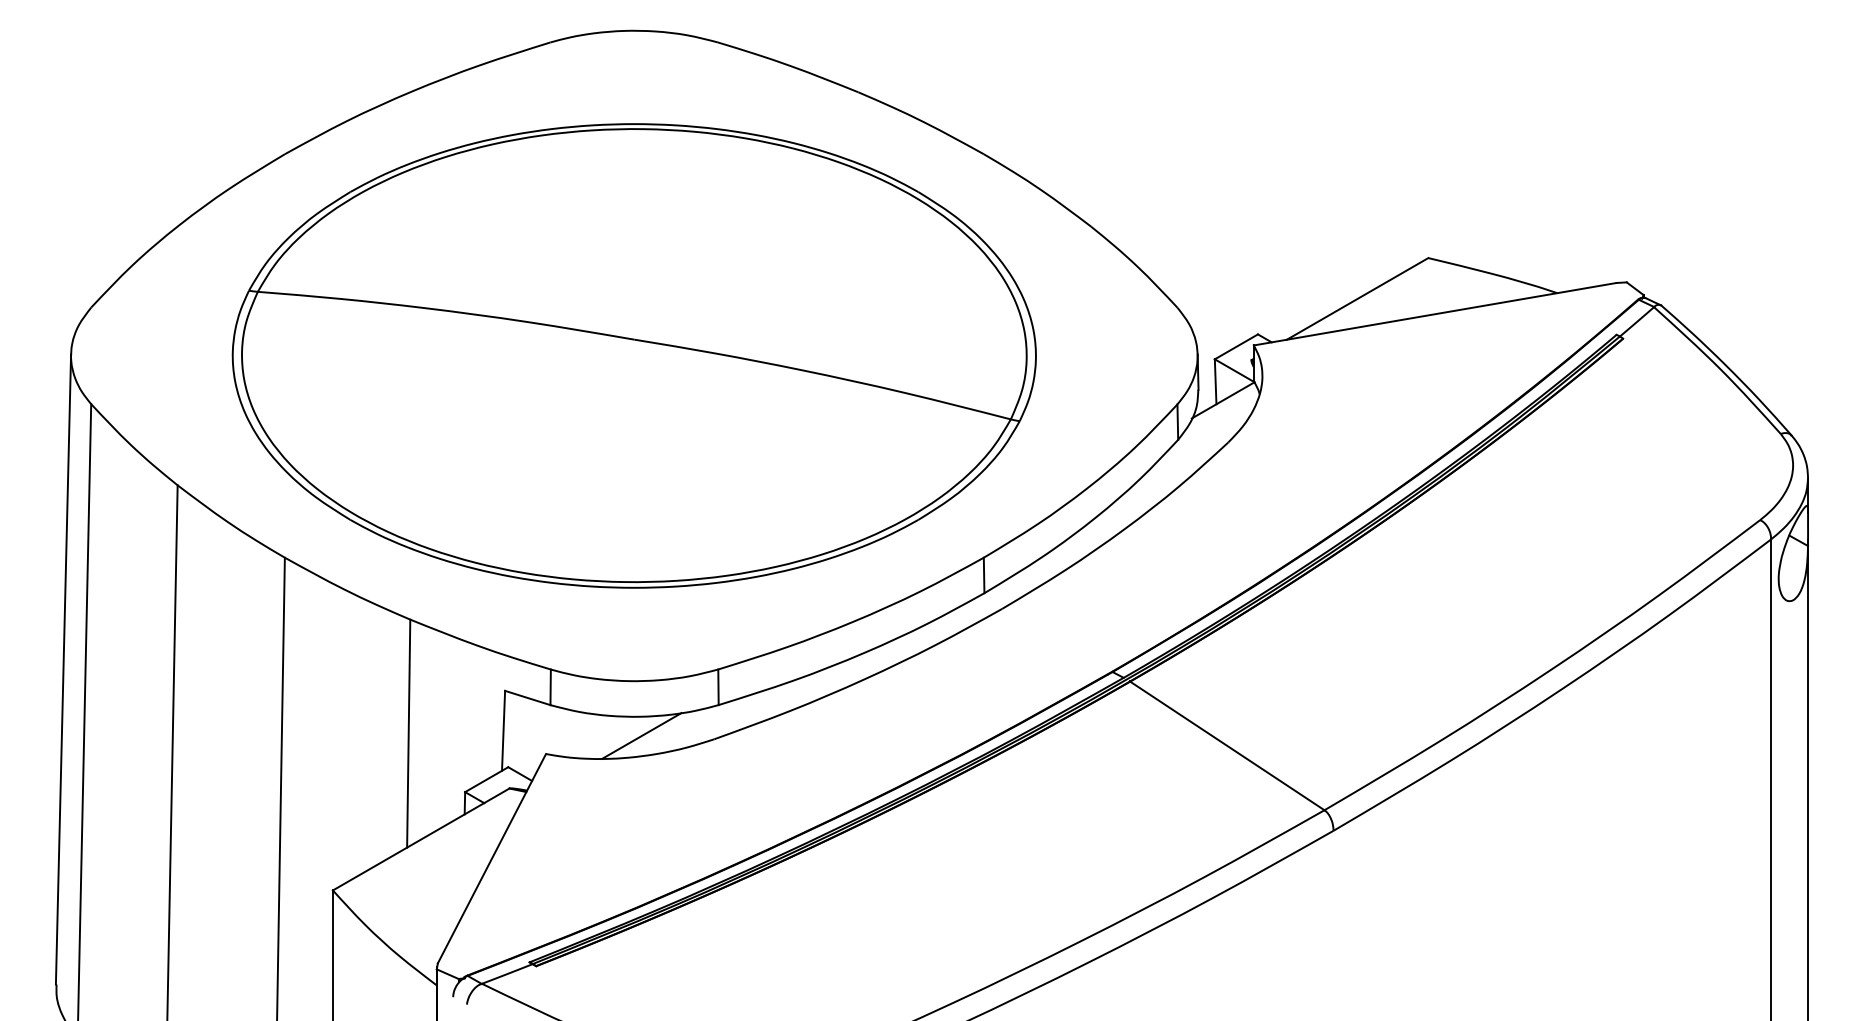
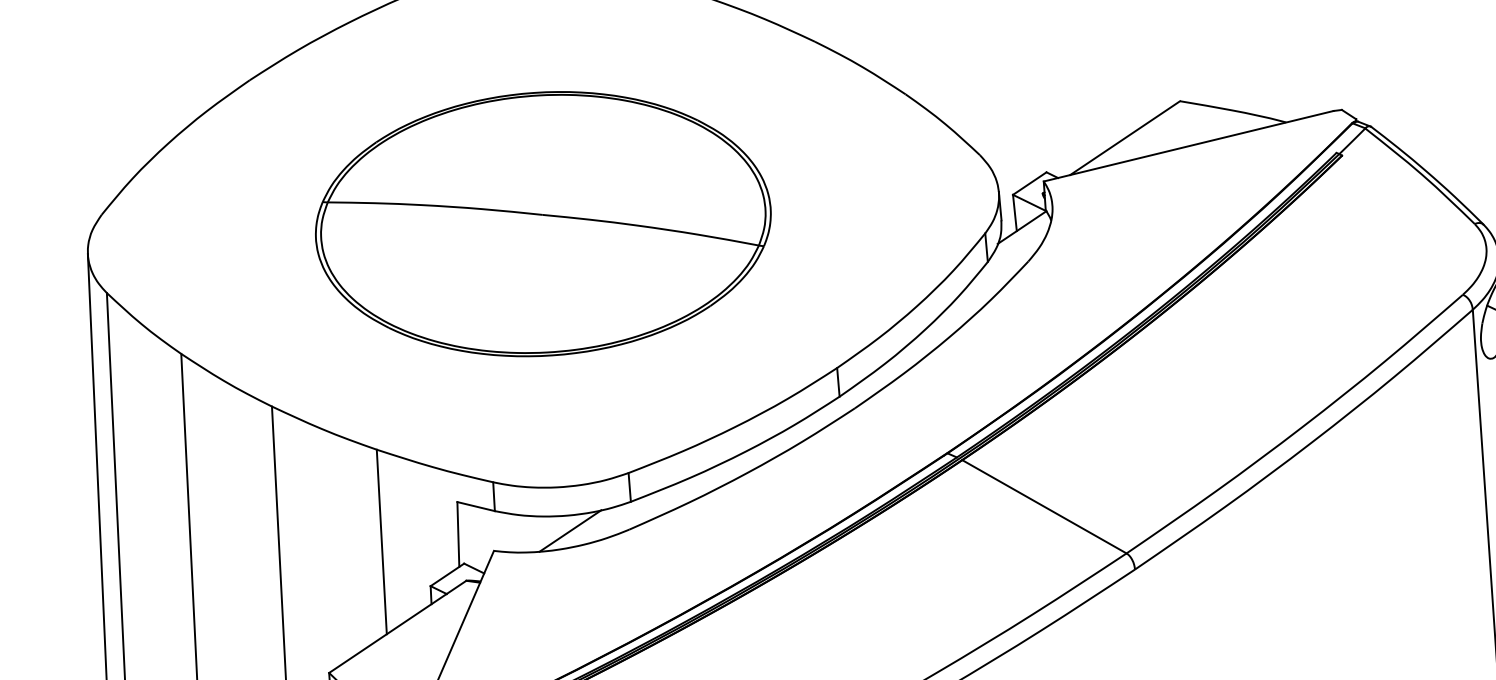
part: (633, 355) -> (542, 223), size x0.7

